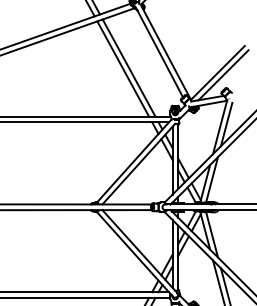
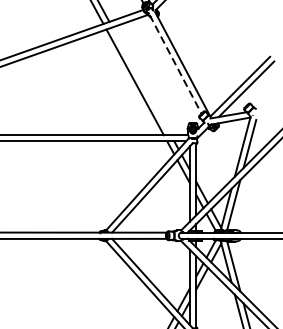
line: (159, 53) -> (175, 65), solid -> dashed
line: (128, 67) -> (141, 80), removed

